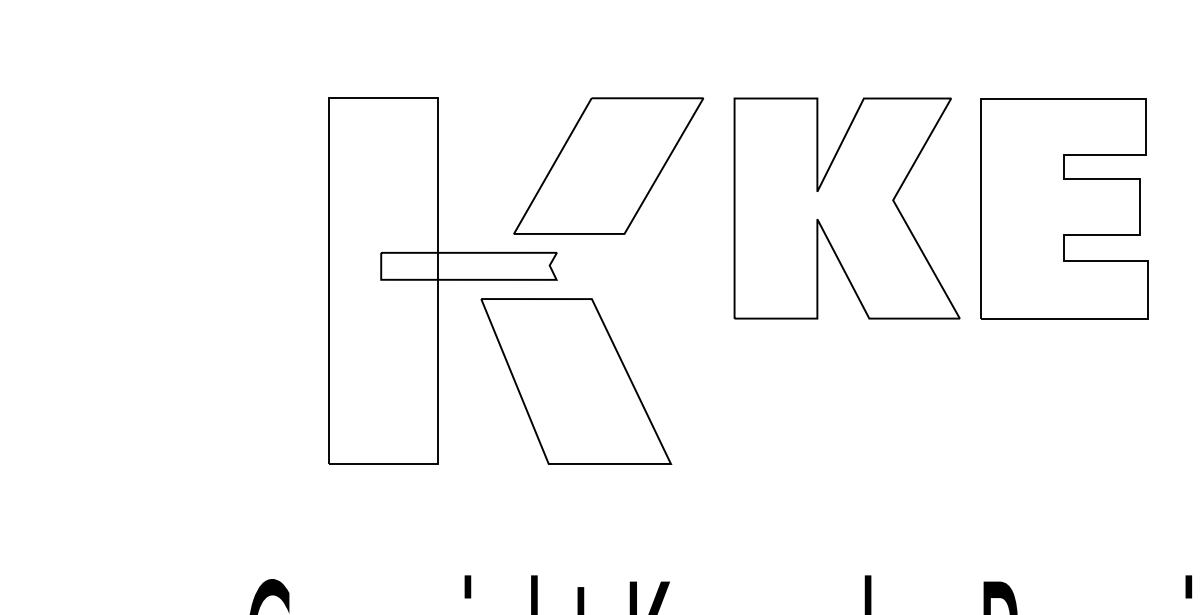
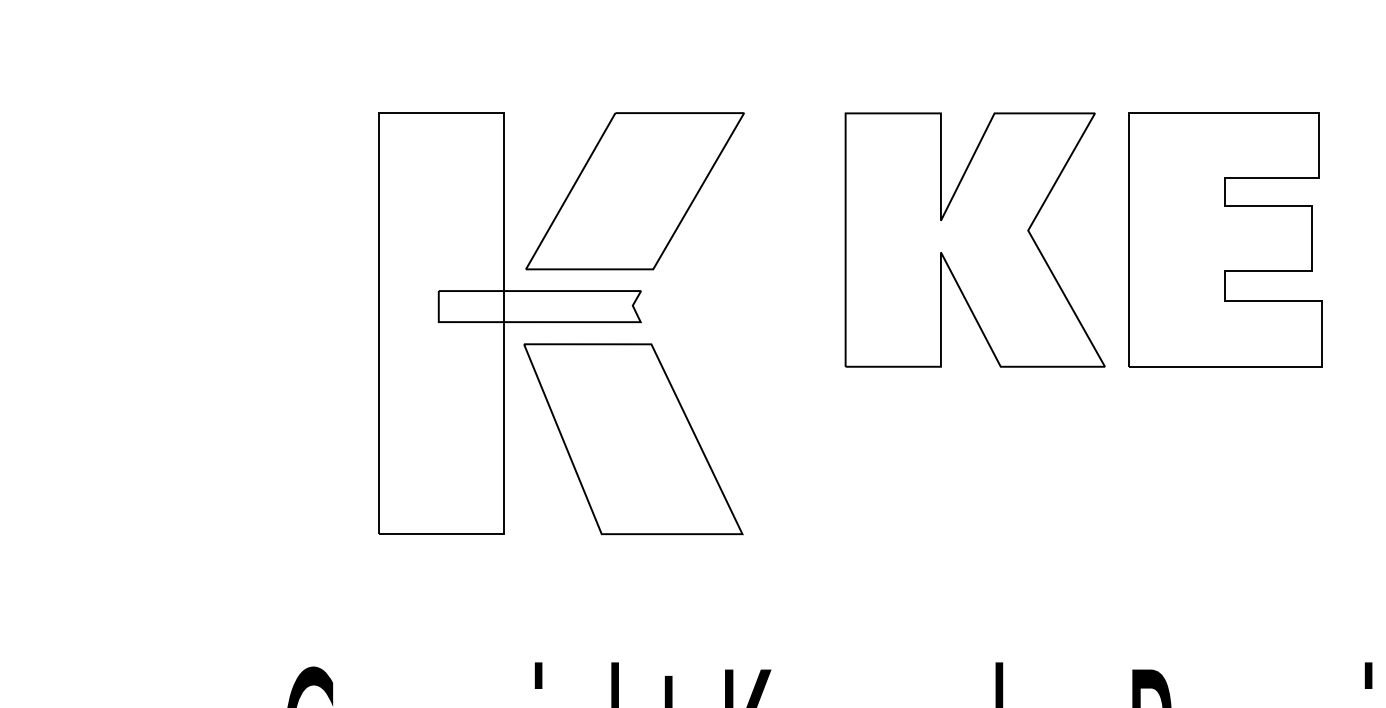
part: (608, 165) -> (634, 190), moved
part: (576, 381) -> (633, 439), moved

